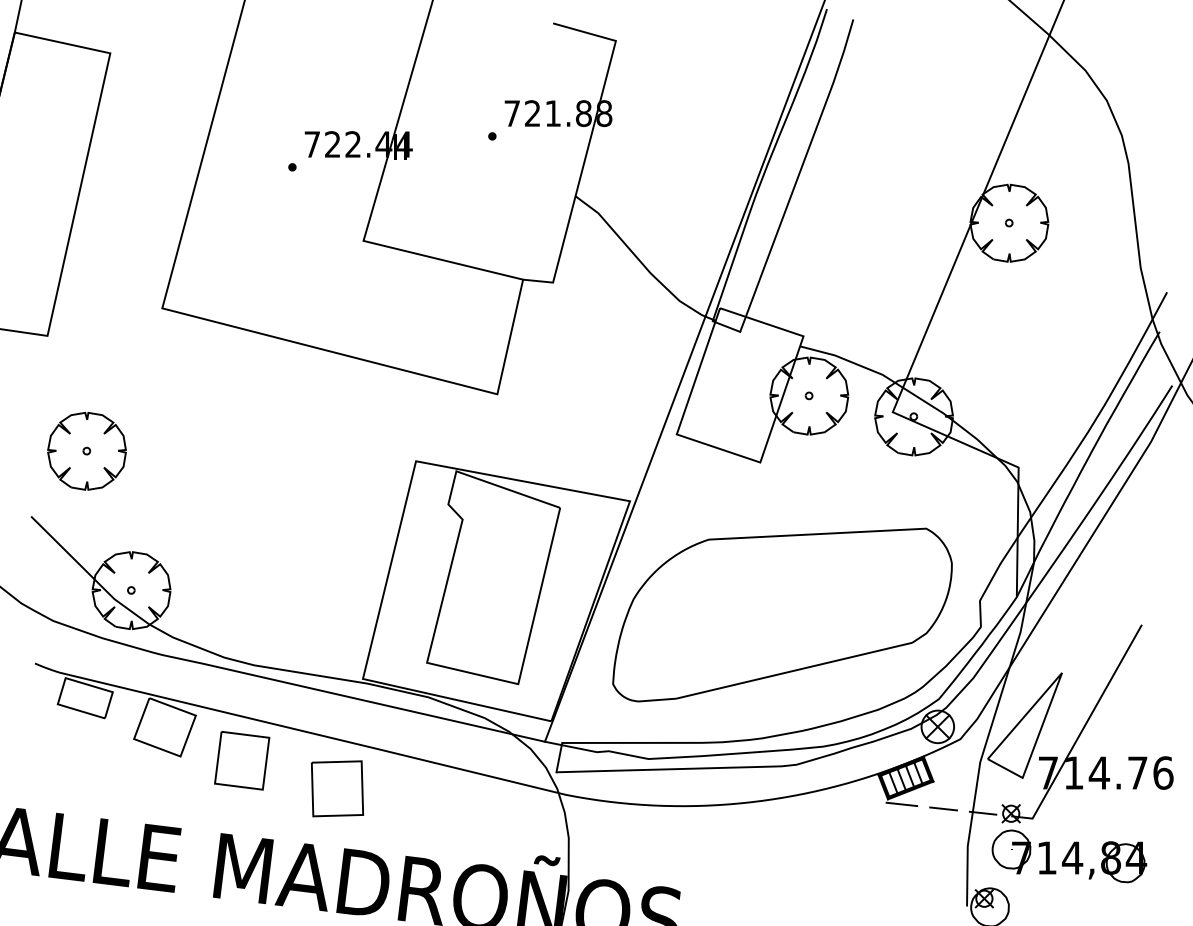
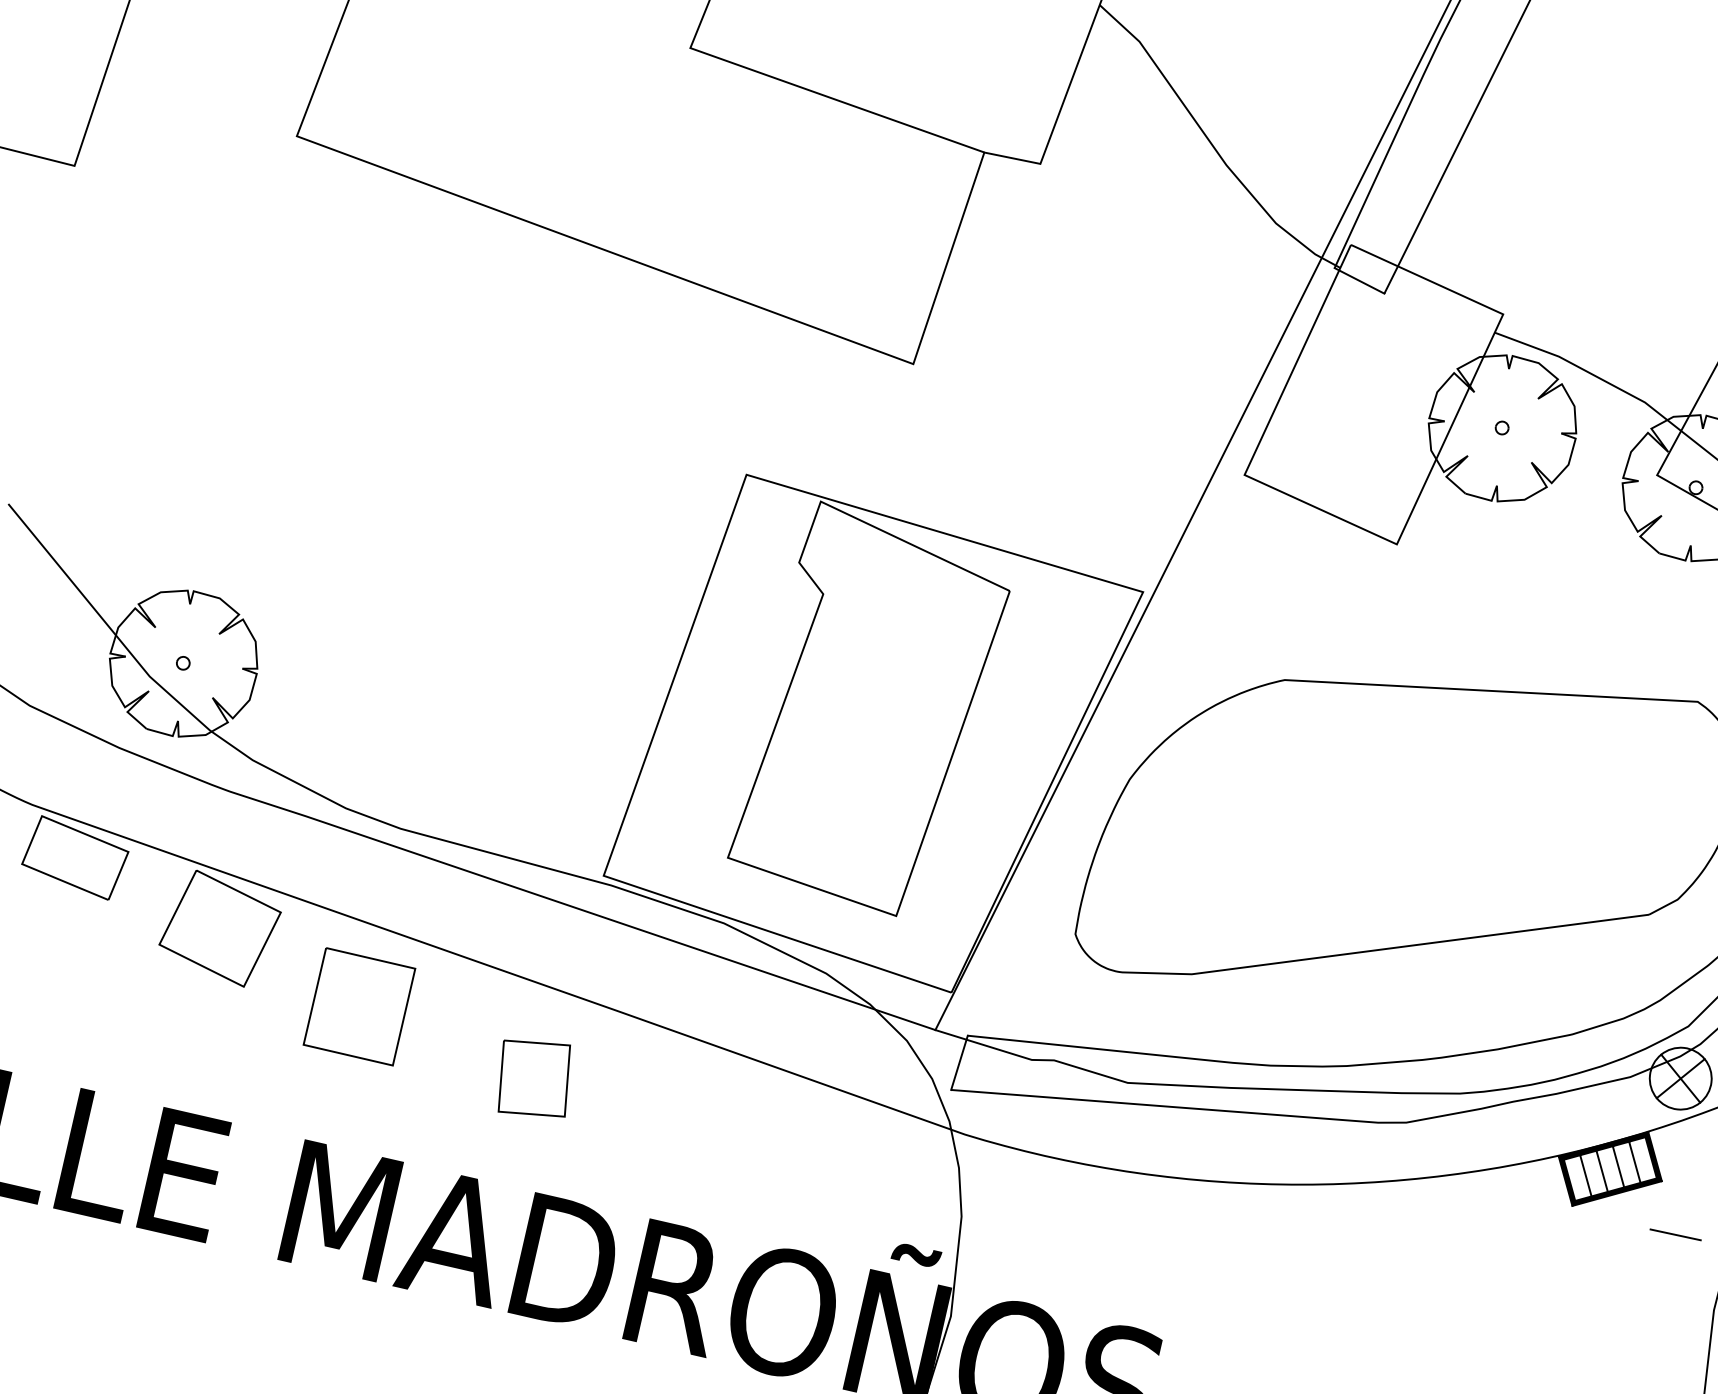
part: (86, 450) -> (125, 390), removed
part: (337, 788) -> (534, 1077), size x0.7
line: (901, 804) -> (1596, 1218), removed

